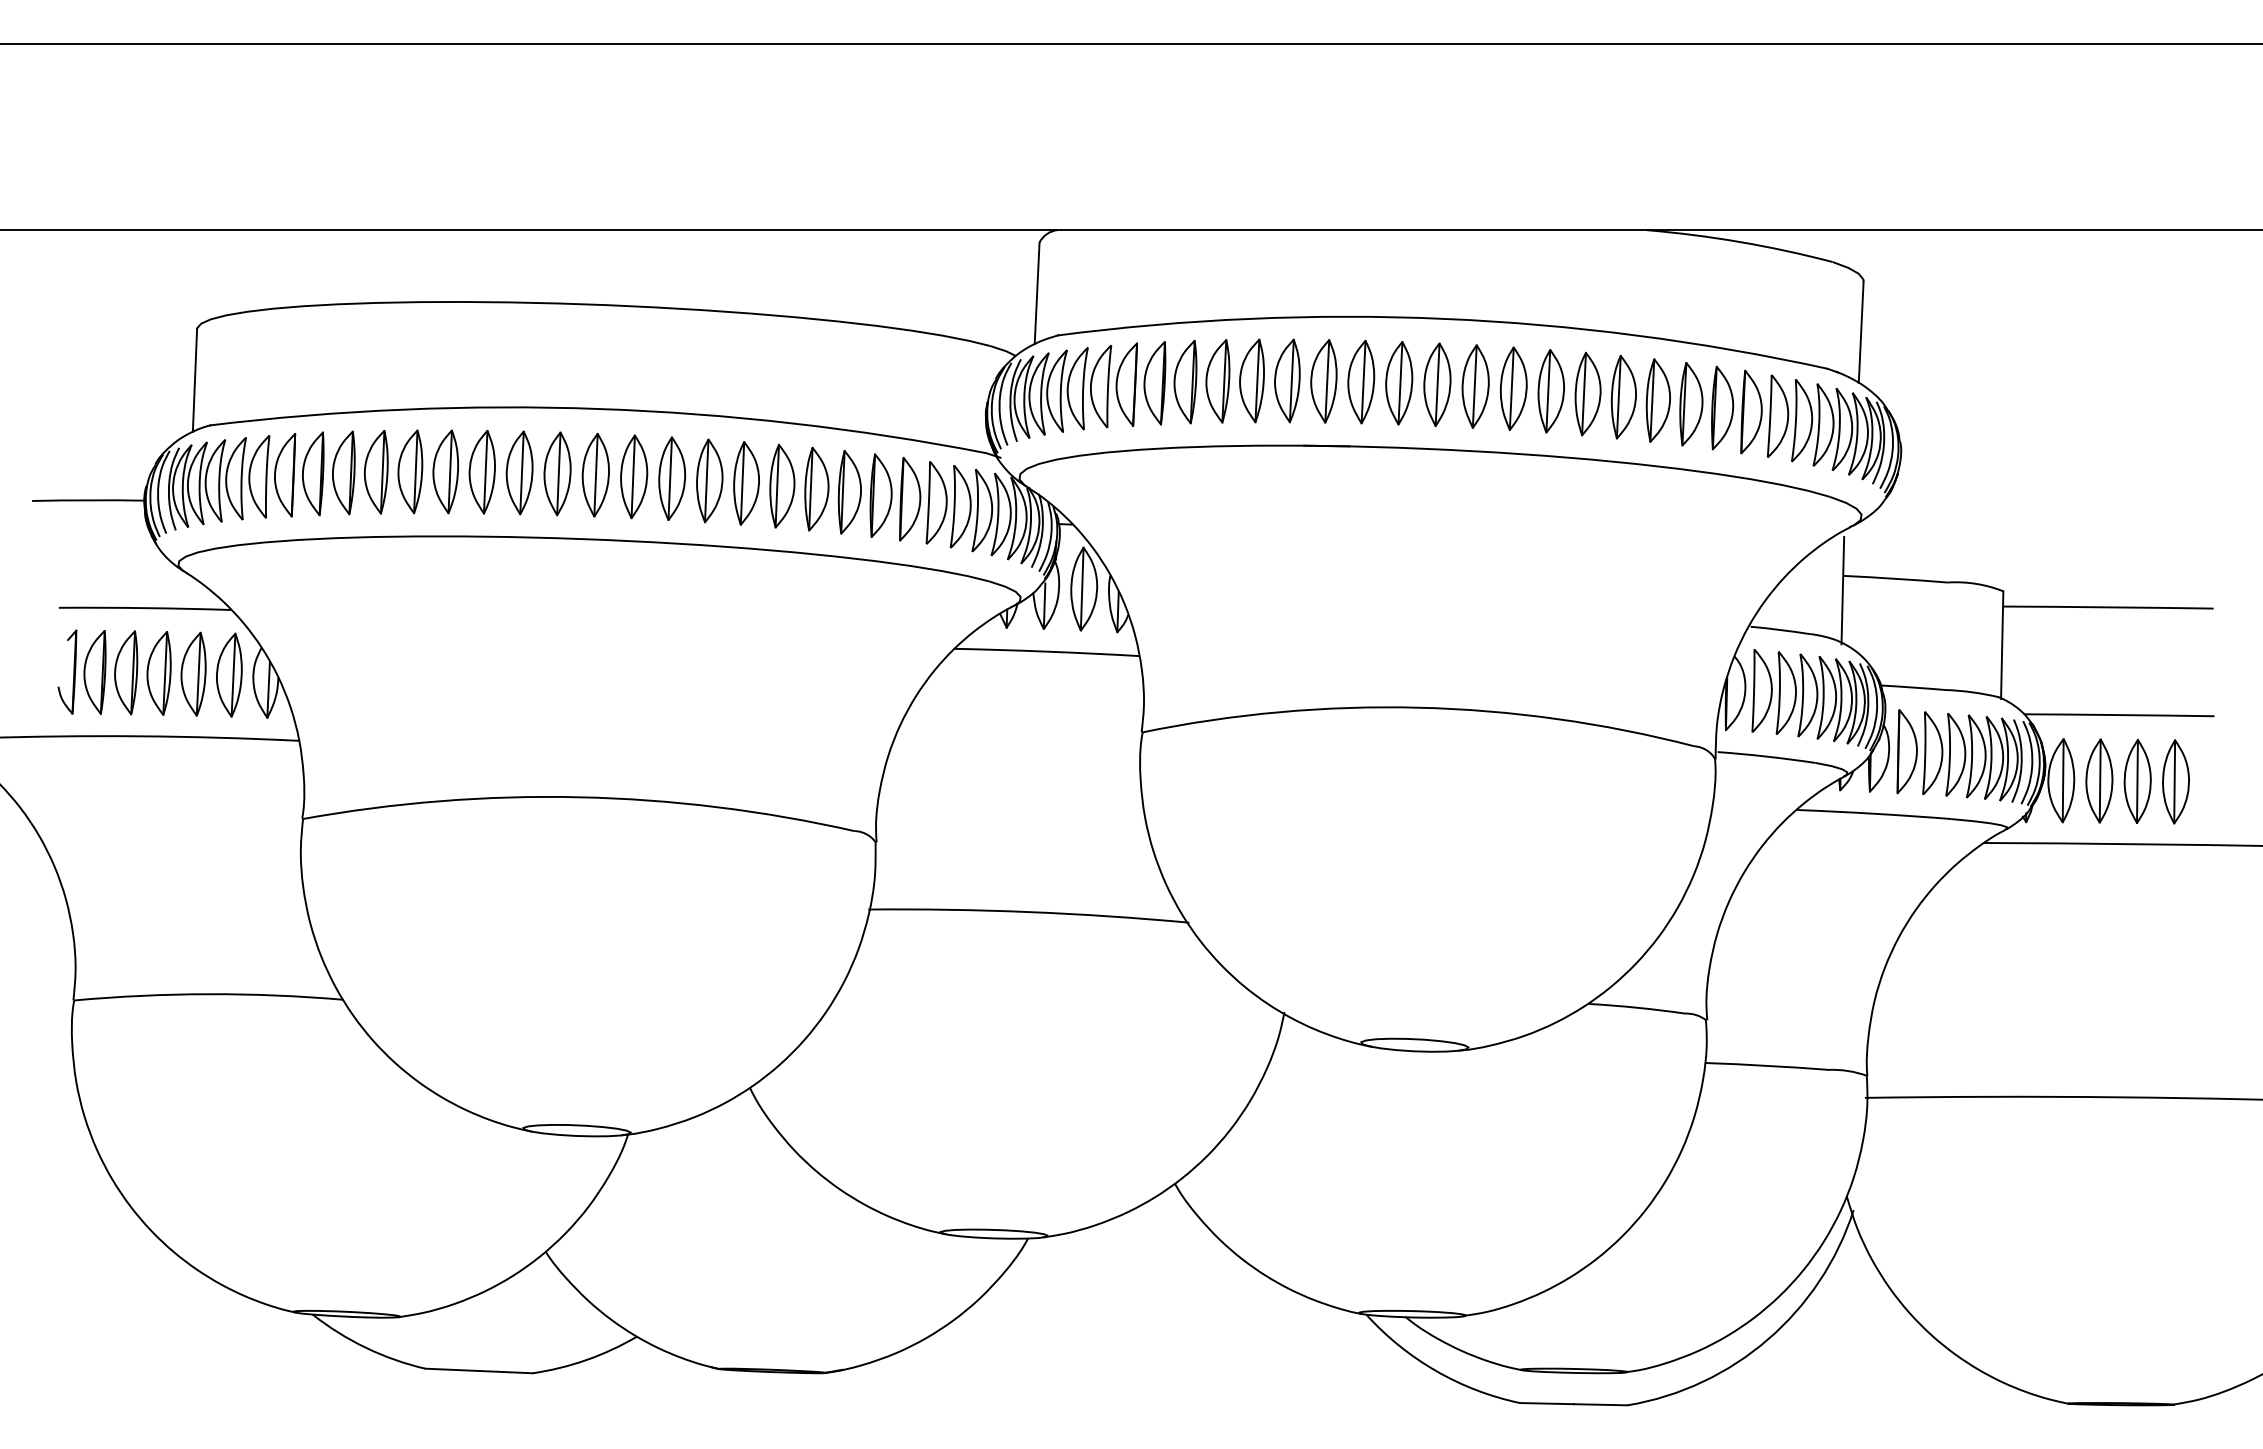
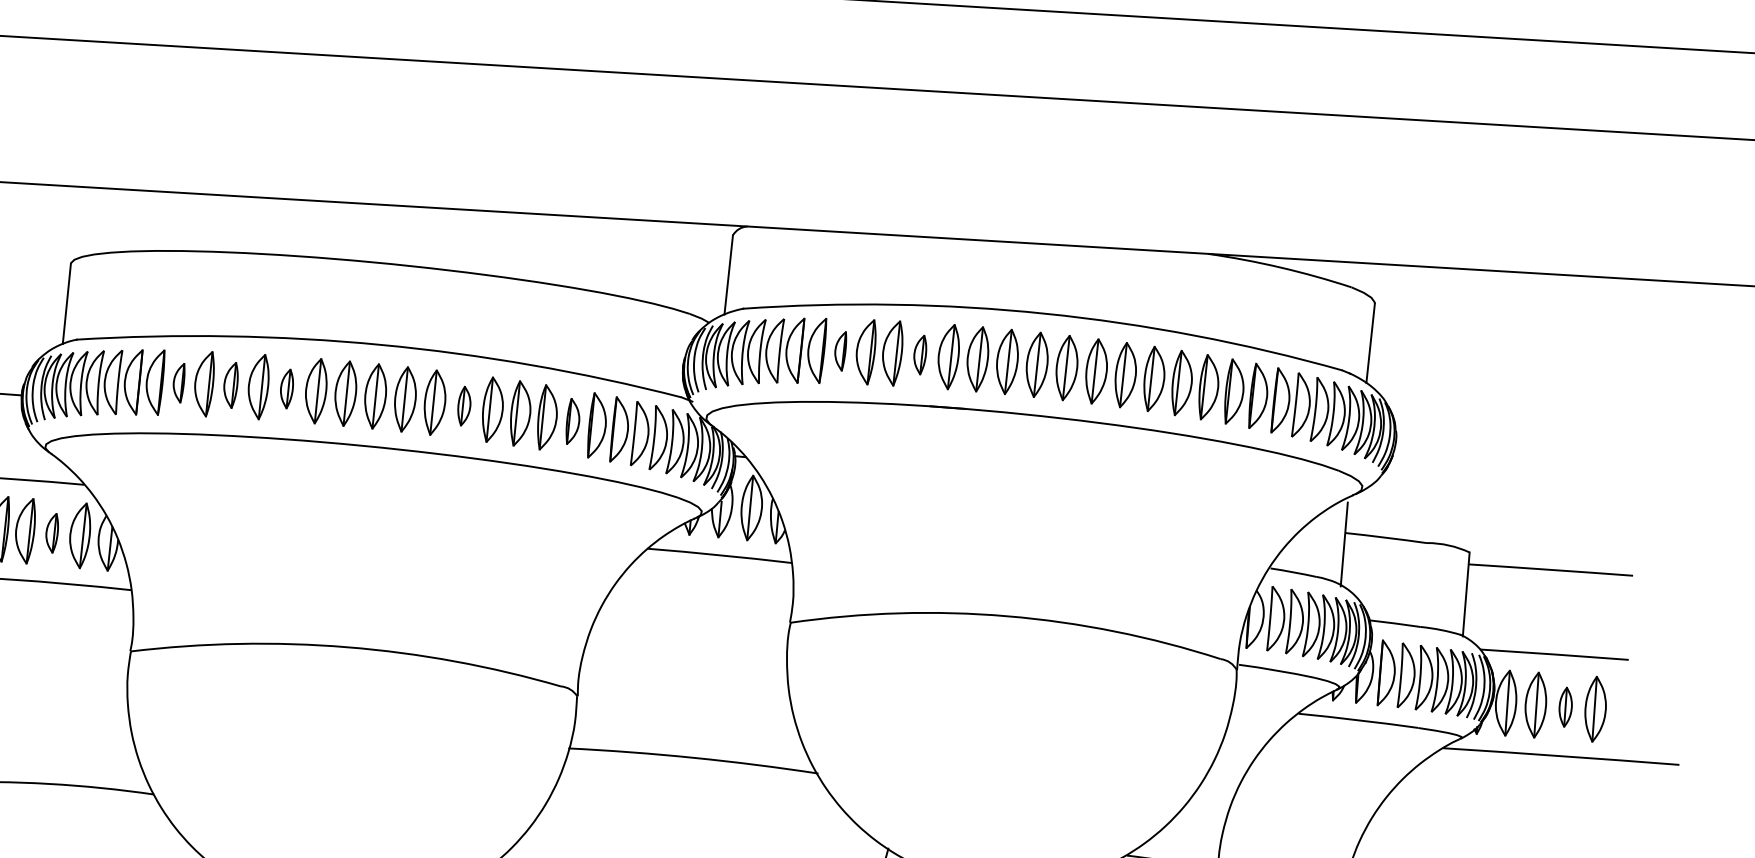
part: (1287, 380) -> (920, 354), size x0.6
part: (1185, 382) -> (840, 351), size x0.6
part: (410, 471) -> (230, 384), size x0.7
part: (343, 472) -> (178, 382), size x0.6
part: (481, 472) -> (286, 389), size x0.6
part: (709, 480) -> (464, 405), size x0.6
part: (849, 492) -> (572, 421), size x0.7
part: (193, 673) -> (52, 532), size x0.6
part: (2137, 781) -> (1565, 707), size x0.6

